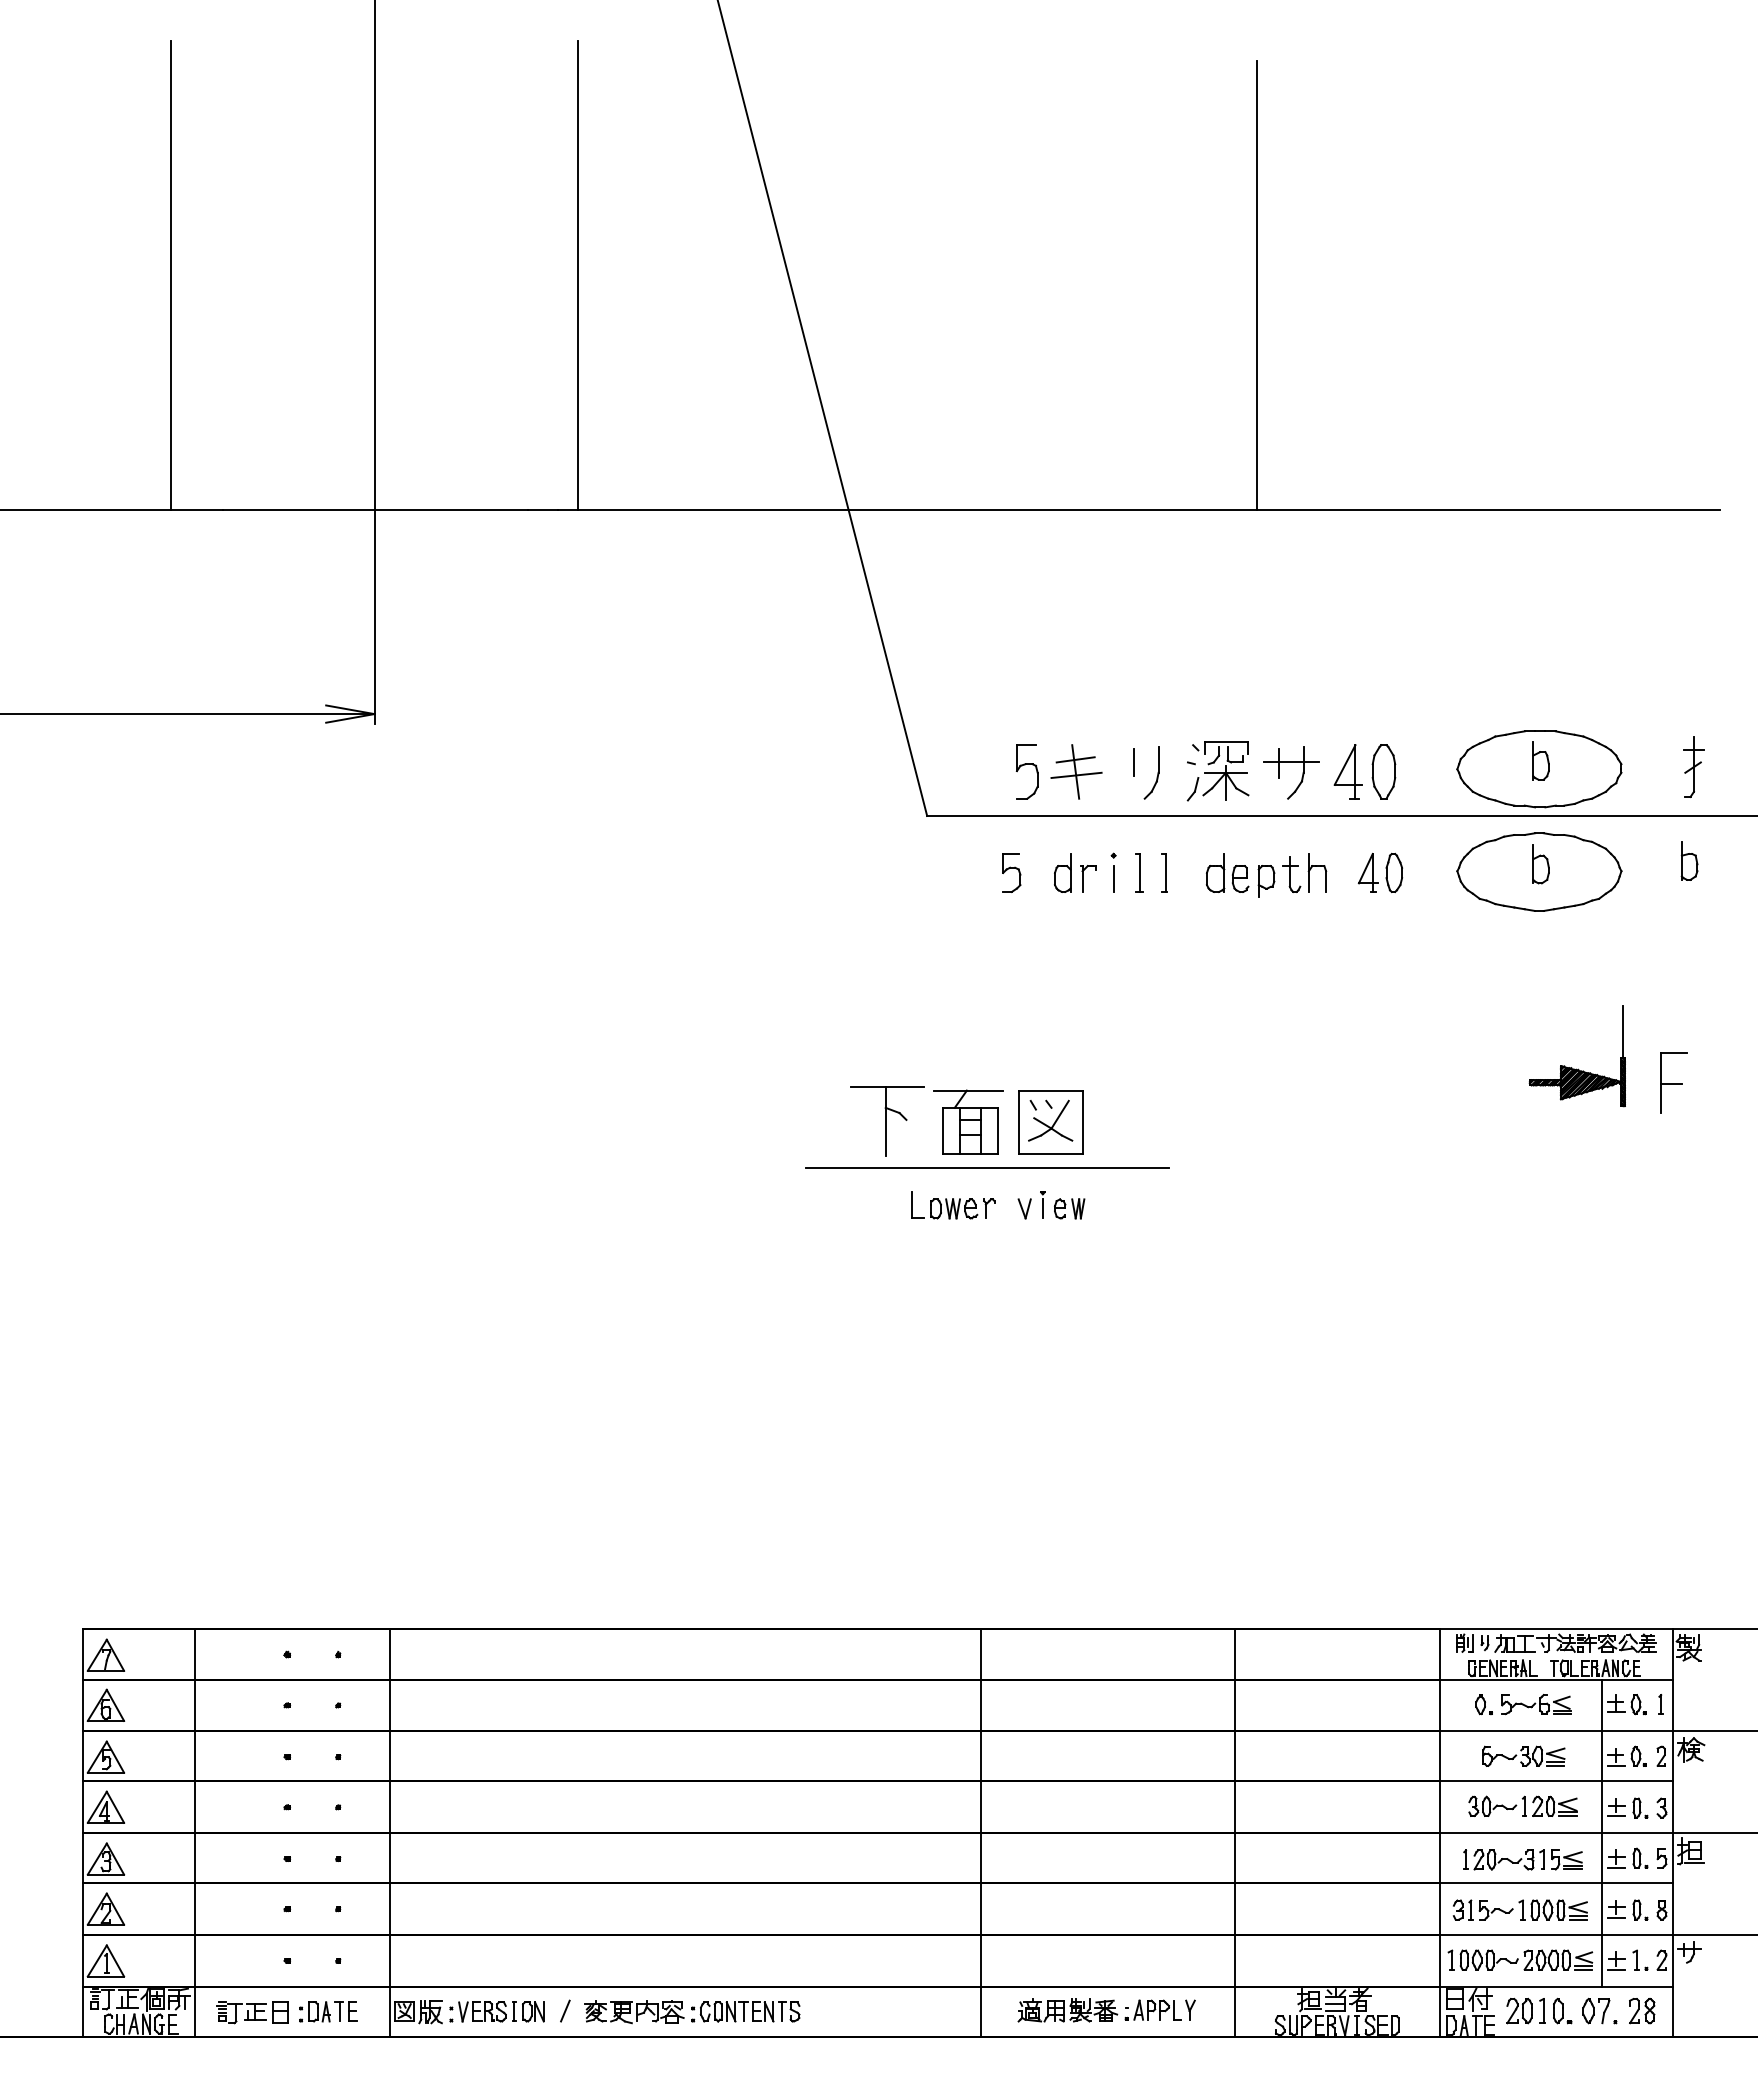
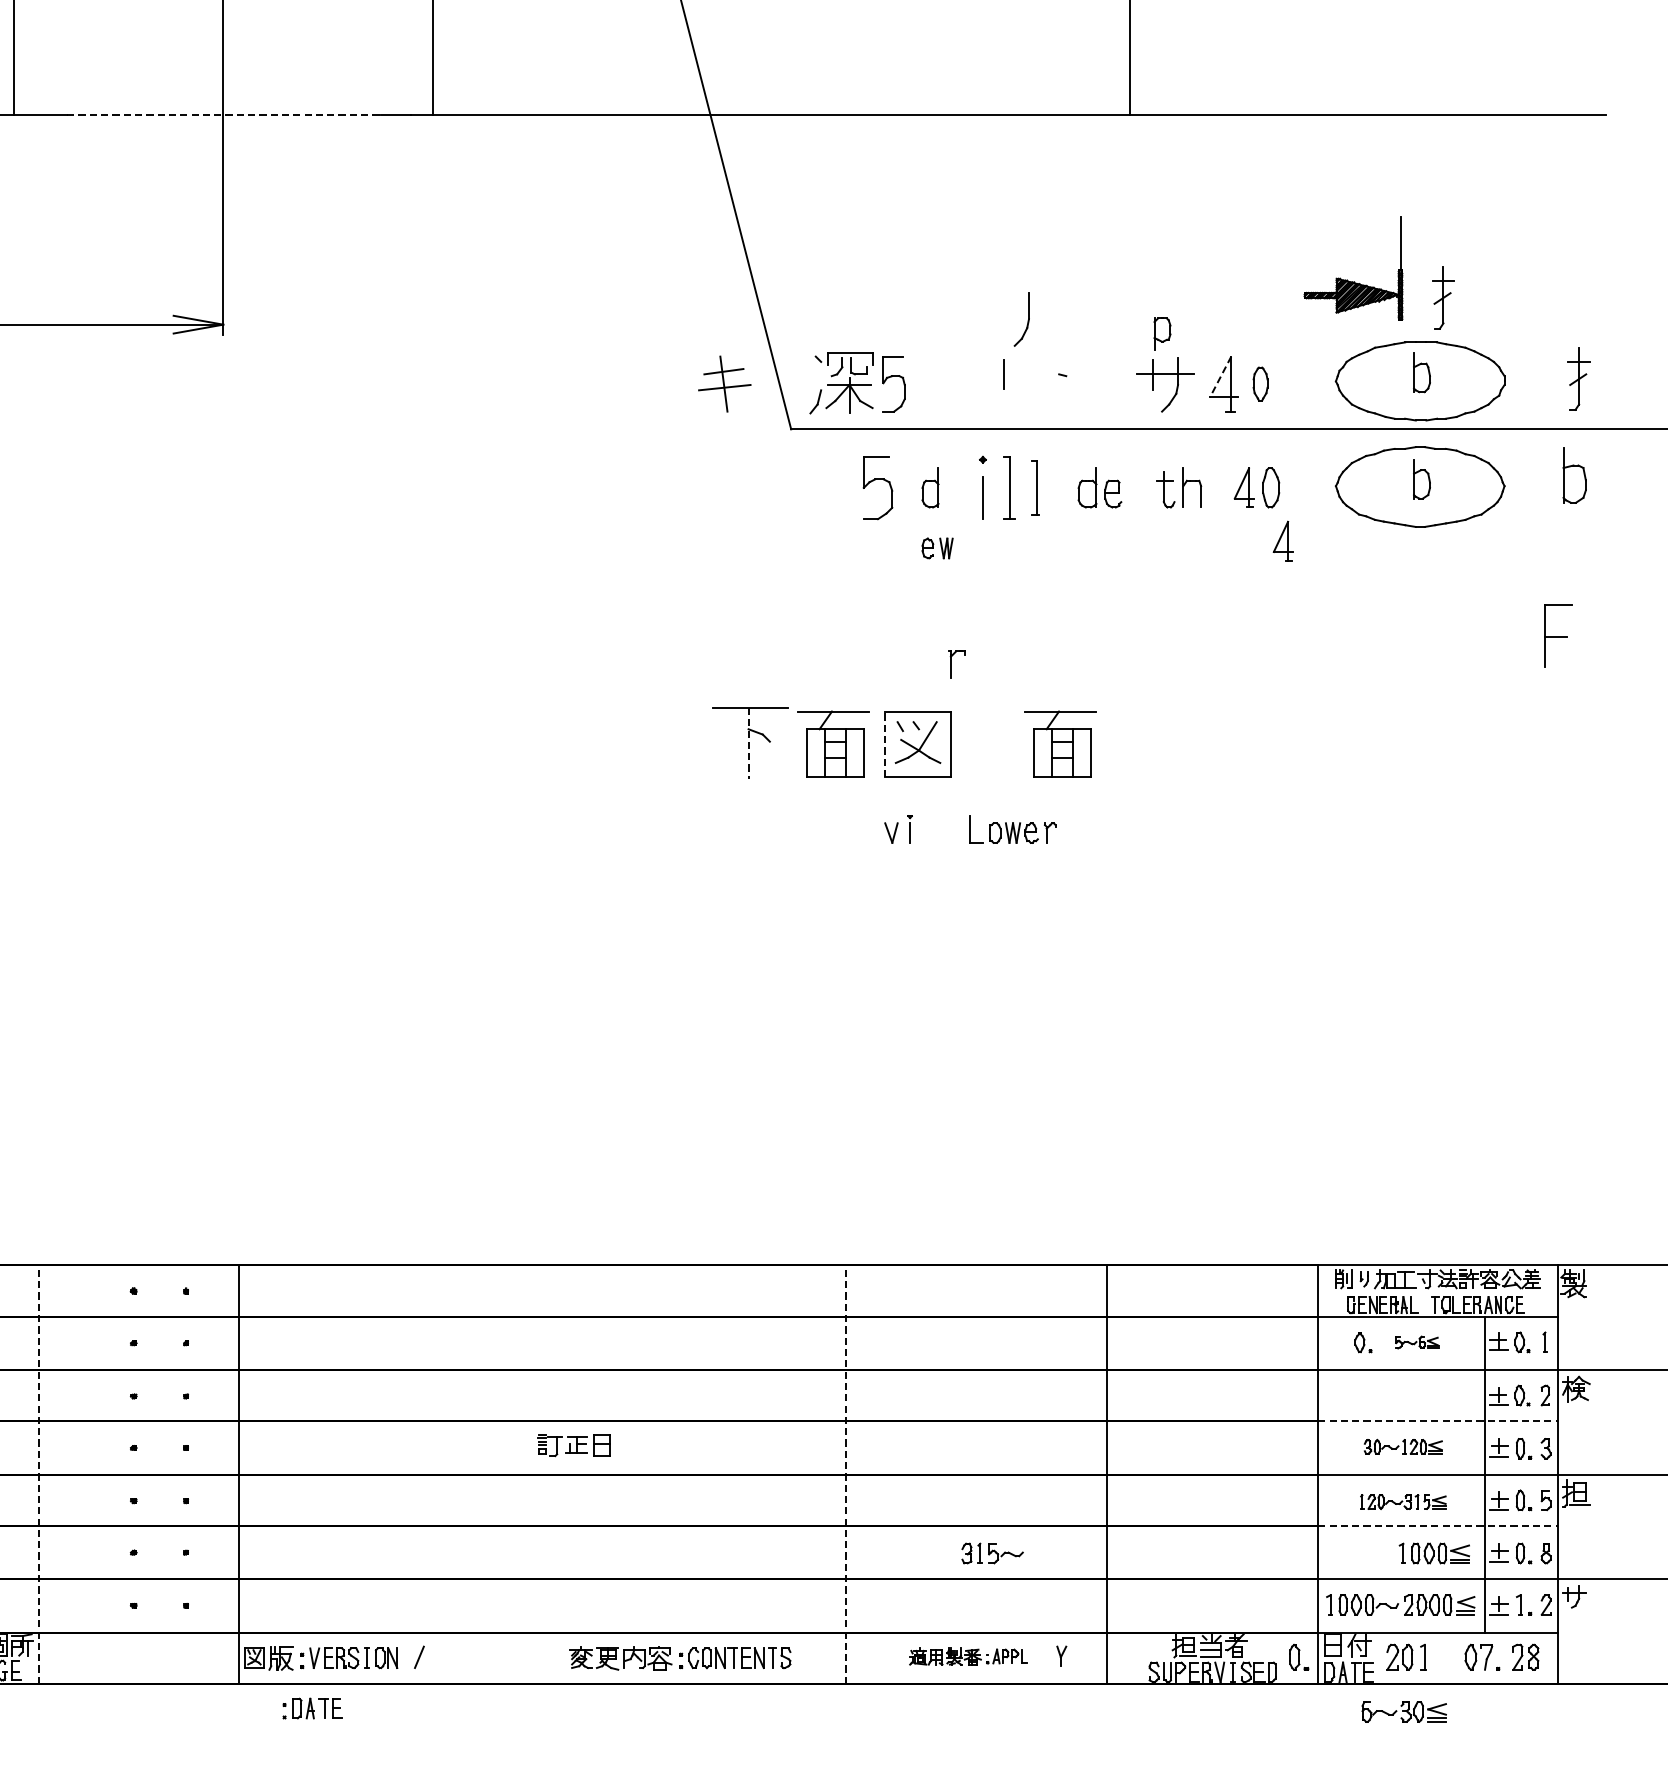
line: (375, 510) -> (224, 115), solid -> dashed
part: (1561, 687) -> (1442, 297), added
line: (1344, 765) -> (1220, 377), solid -> dashed
part: (1076, 771) -> (724, 383), moved
part: (1217, 771) -> (840, 383), moved
part: (1383, 771) -> (1260, 383), size x0.6
part: (1151, 772) -> (1021, 318), moved
part: (1689, 860) -> (1574, 475), size x1.4
part: (1011, 872) -> (877, 487), size x1.6
part: (1113, 872) -> (982, 487), size x1.6
part: (1139, 872) -> (1009, 487), size x1.6
part: (1164, 872) -> (1035, 487), size x1.4
part: (1088, 878) -> (956, 664), moved
part: (1266, 881) -> (1162, 334), moved
part: (1405, 924) -> (1282, 540), added
part: (1572, 1067) -> (1348, 279), moved
part: (1673, 1082) -> (1558, 635), moved
line: (885, 1121) -> (748, 743), solid -> dashed
part: (1189, 1121) -> (1060, 743), added
line: (1018, 1122) -> (885, 744), solid -> dashed
line: (987, 1168) -> (853, 791), removed
part: (953, 1205) -> (1013, 829), moved
part: (1069, 1208) -> (937, 548), moved
part: (1536, 1704) -> (1417, 1342), size x0.6
part: (1523, 1755) -> (1403, 1711), moved
line: (1556, 1781) -> (1437, 1421), solid -> dashed
part: (1522, 1805) -> (1402, 1446), size x0.7
line: (194, 1833) -> (38, 1474), solid -> dashed
line: (980, 1833) -> (845, 1474), solid -> dashed
part: (1522, 1859) -> (1402, 1501), size x0.7
line: (1556, 1883) -> (1437, 1526), solid -> dashed
part: (1482, 1909) -> (991, 1552), moved
part: (1099, 2010) -> (968, 1656), size x0.7
part: (1562, 2010) -> (1299, 1656), moved
part: (328, 2011) -> (312, 1708), moved
part: (252, 2012) -> (573, 1445), moved
part: (692, 2012) -> (680, 1658), moved

